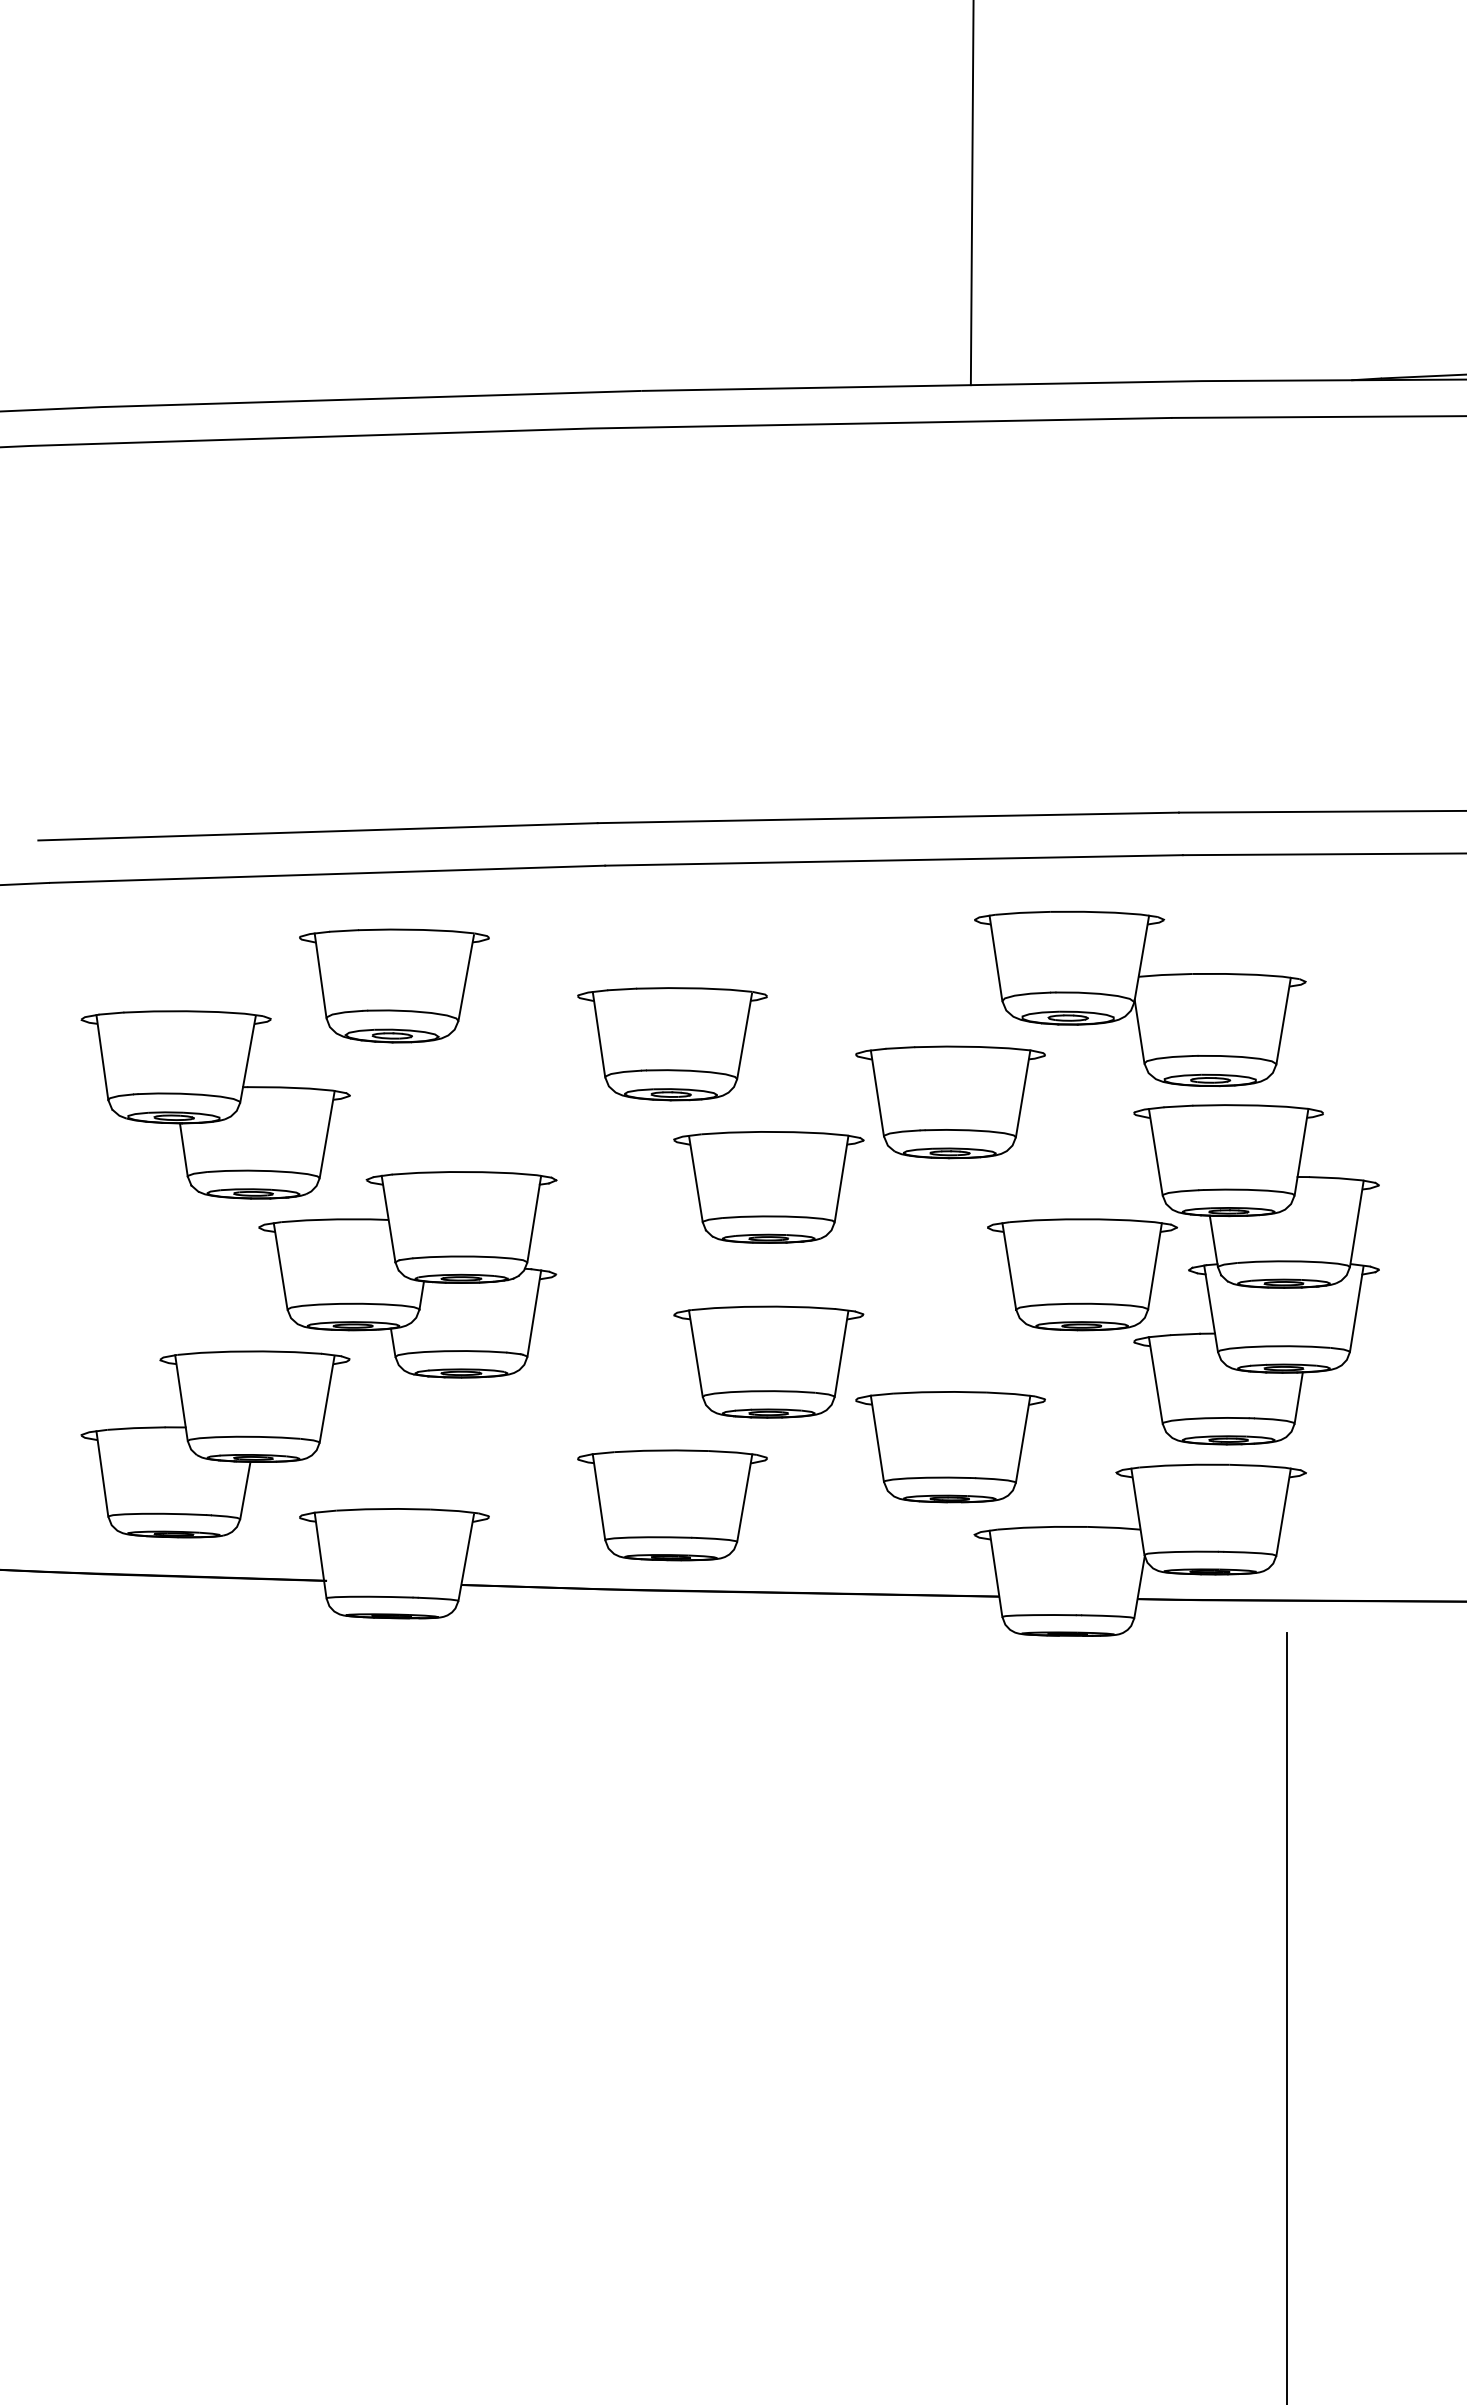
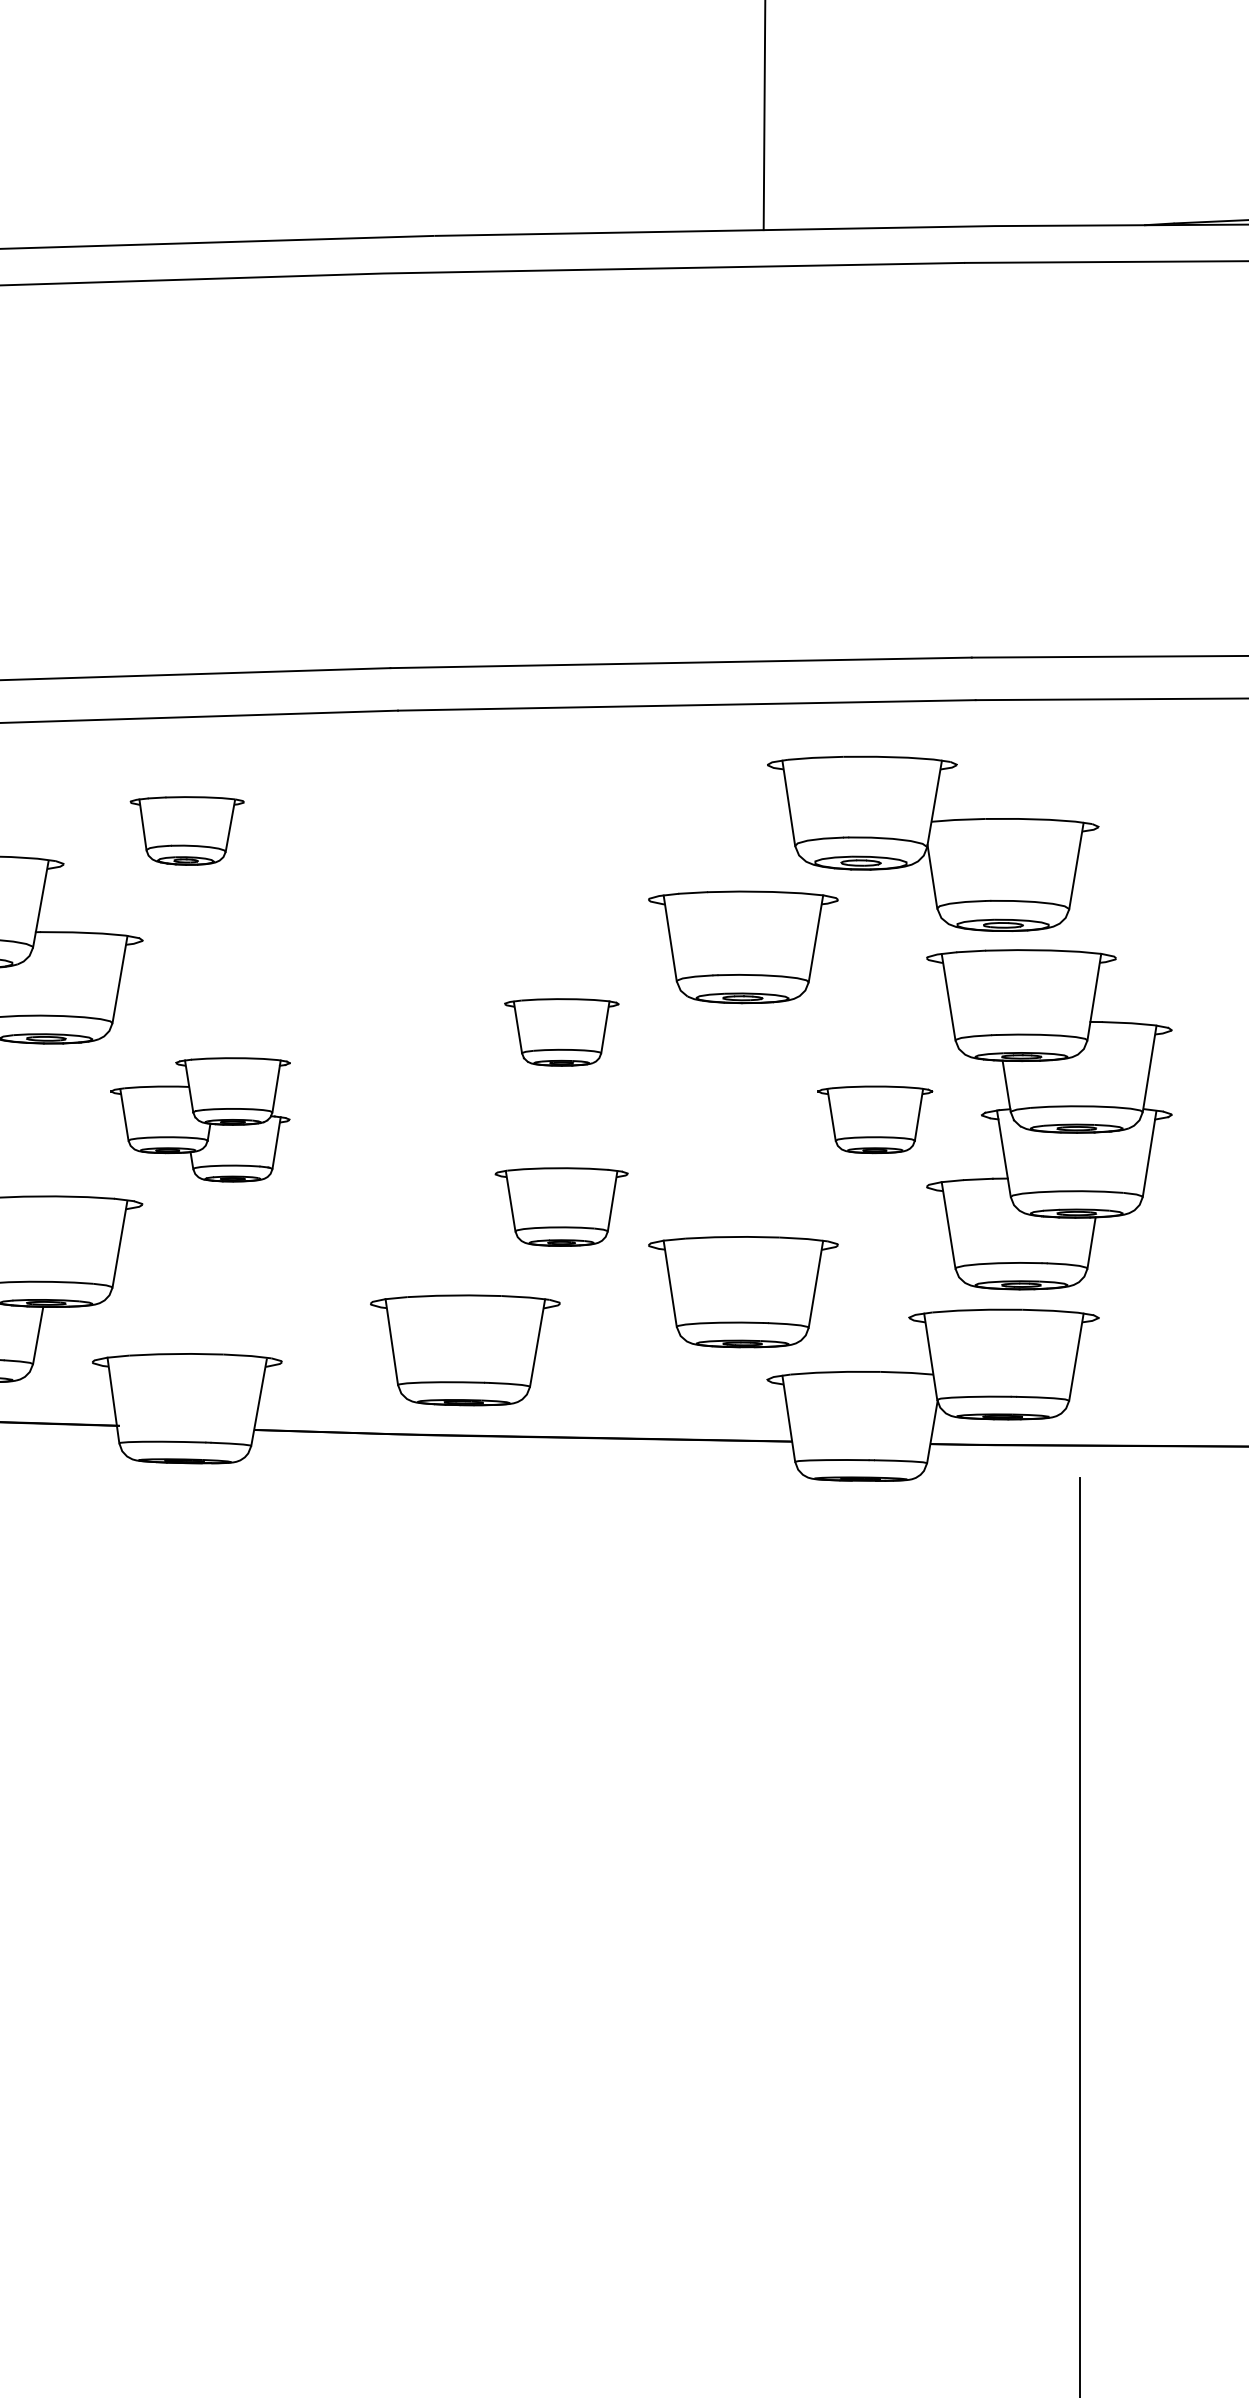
part: (394, 985) -> (187, 830), size x0.6
part: (672, 1044) -> (465, 889), removed
part: (768, 1187) -> (561, 1032), size x0.6
part: (407, 1274) -> (200, 1119), size x0.6
part: (1082, 1274) -> (875, 1119), size x0.6
part: (768, 1361) -> (561, 1206), size x0.7

